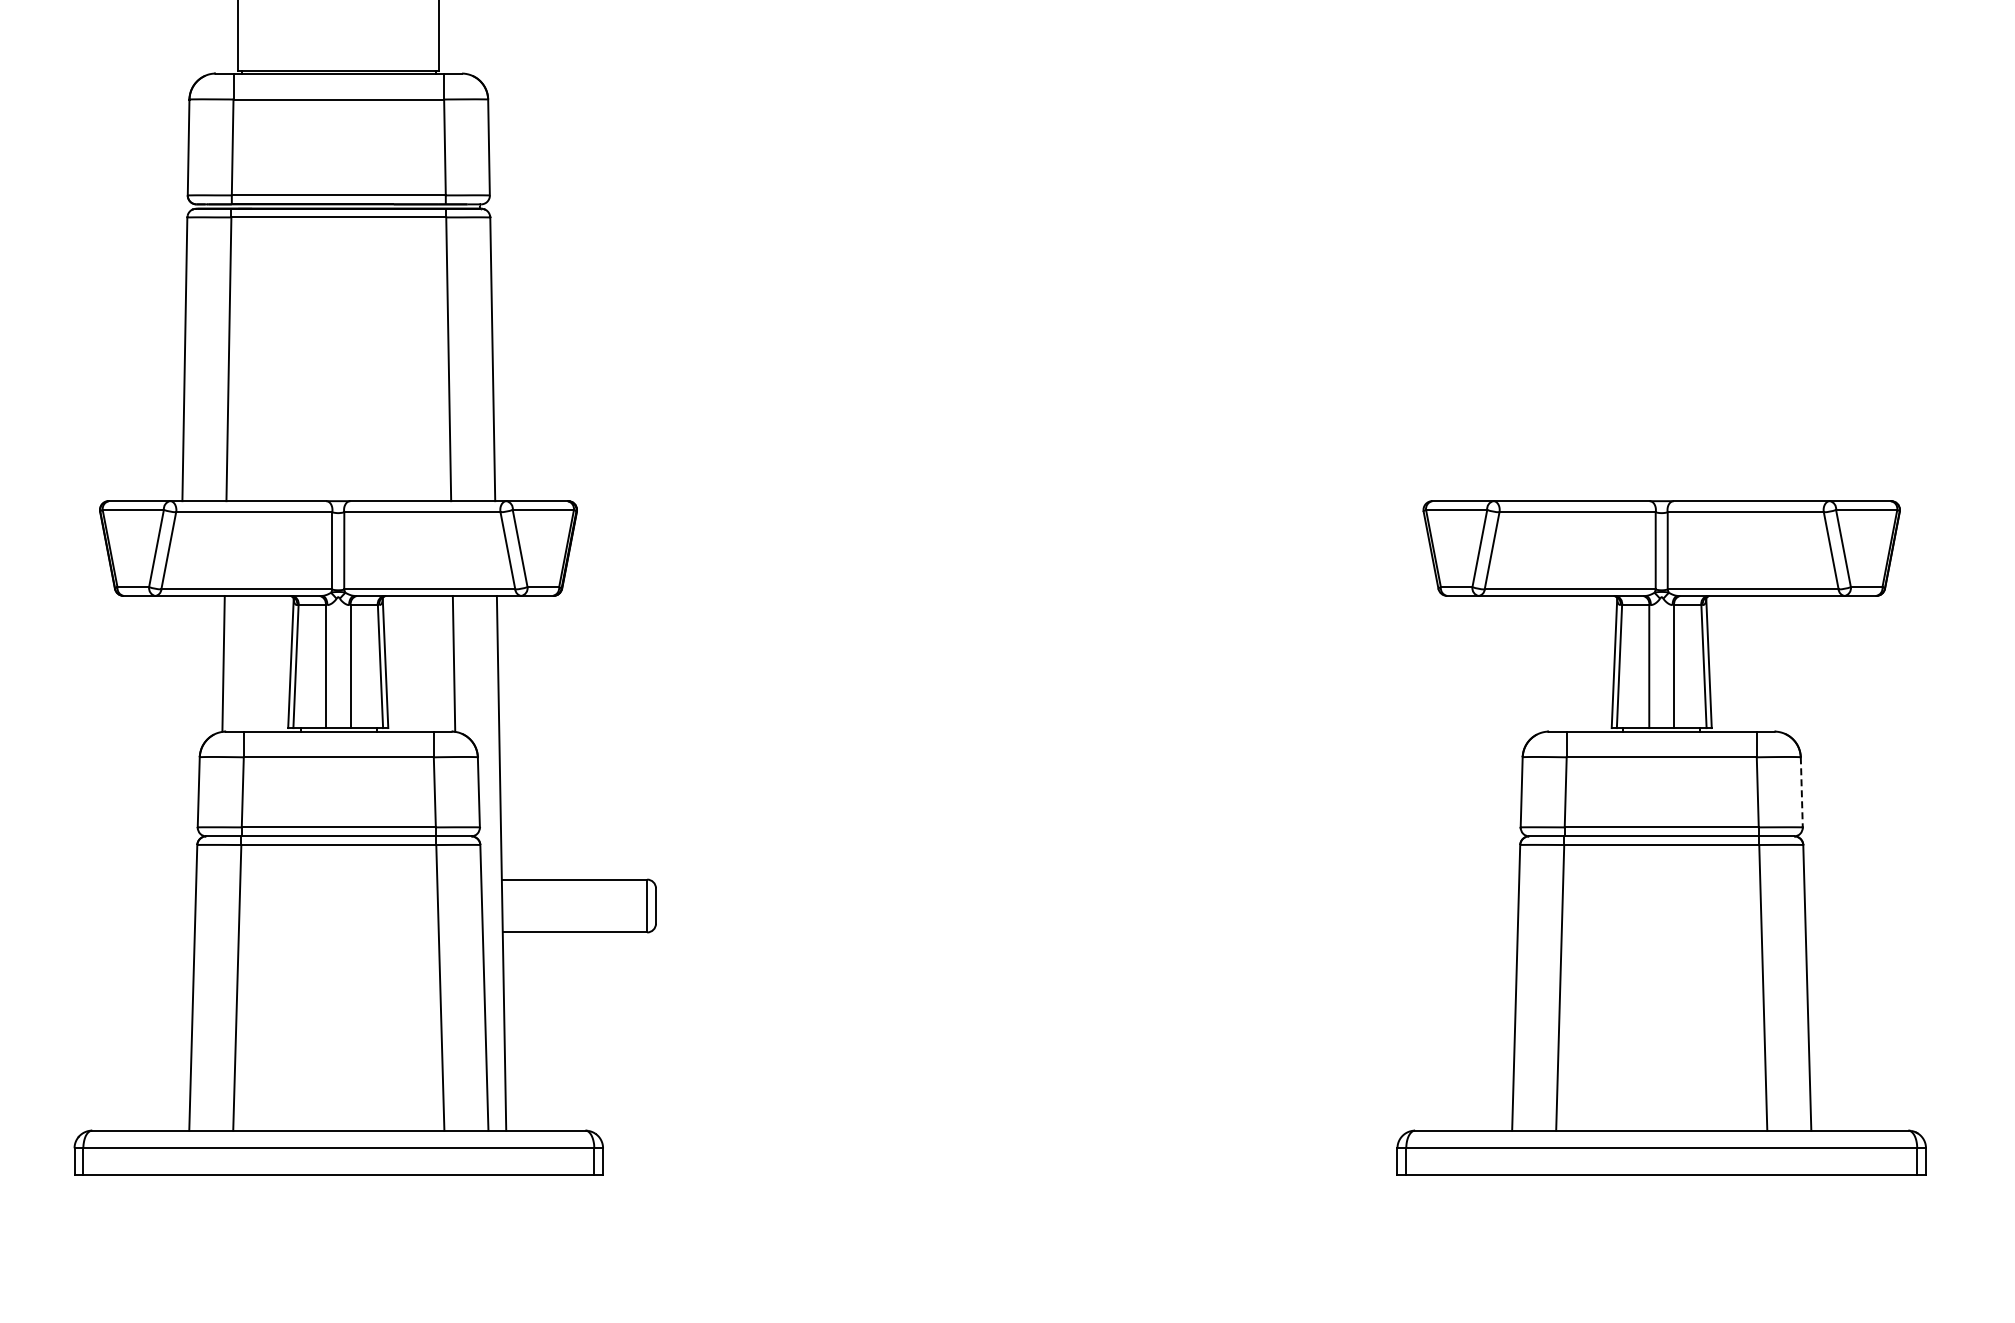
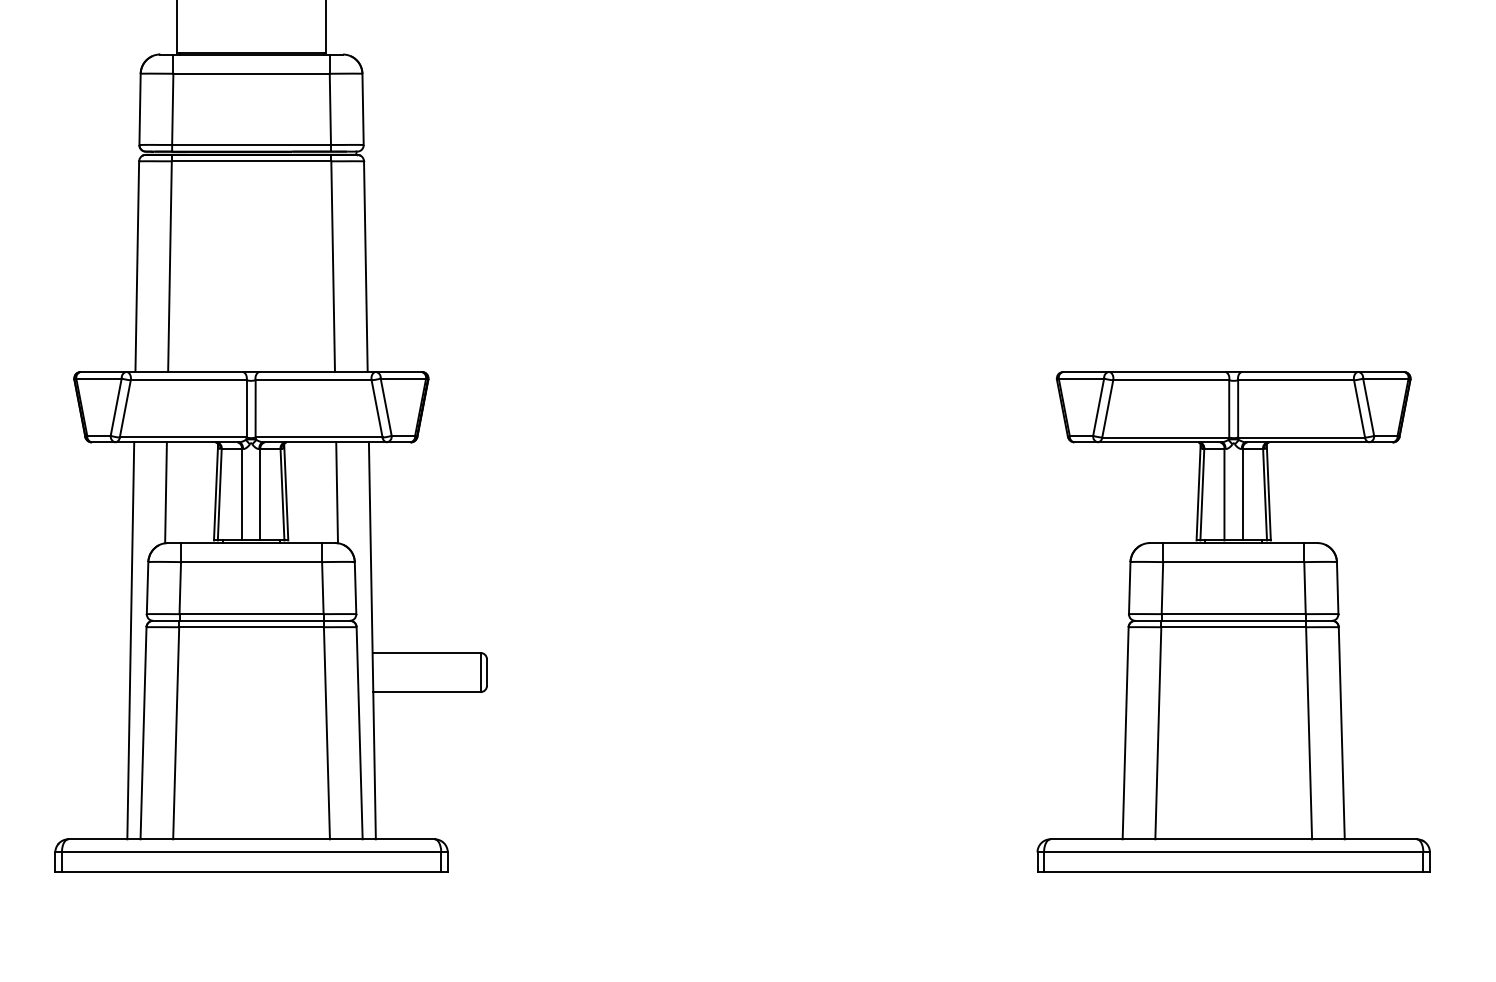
line: (1801, 792) -> (1337, 588), dashed -> solid
line: (175, 862) -> (130, 640), added

